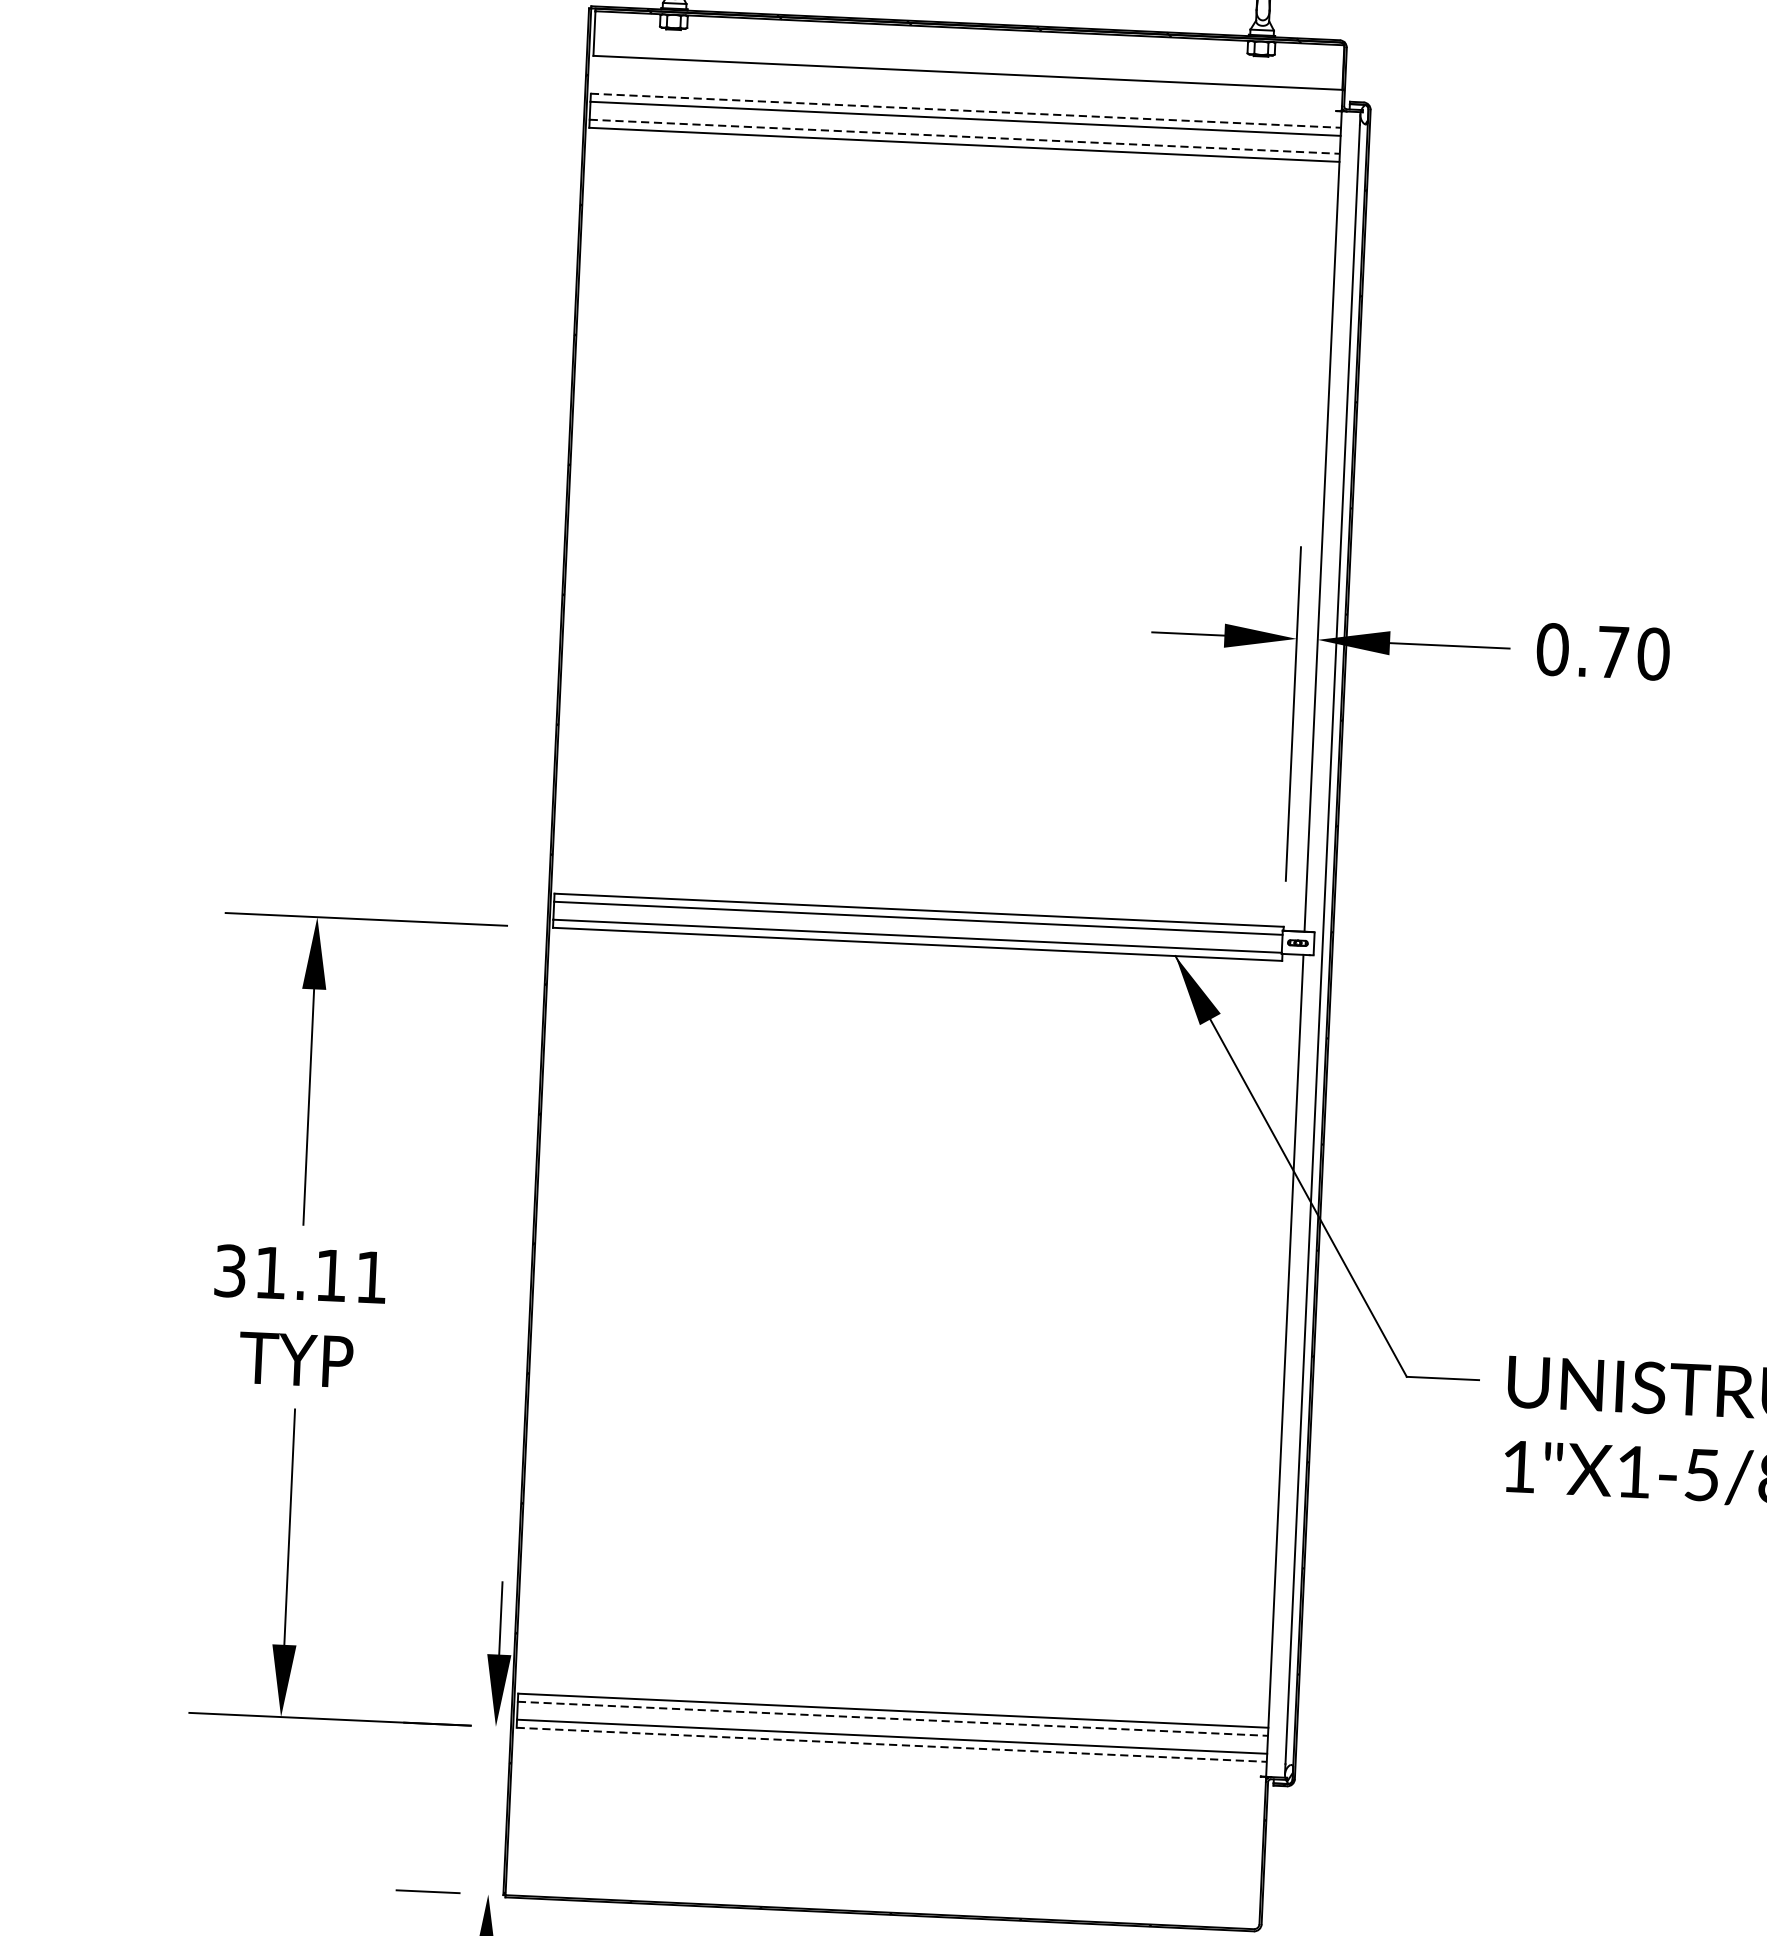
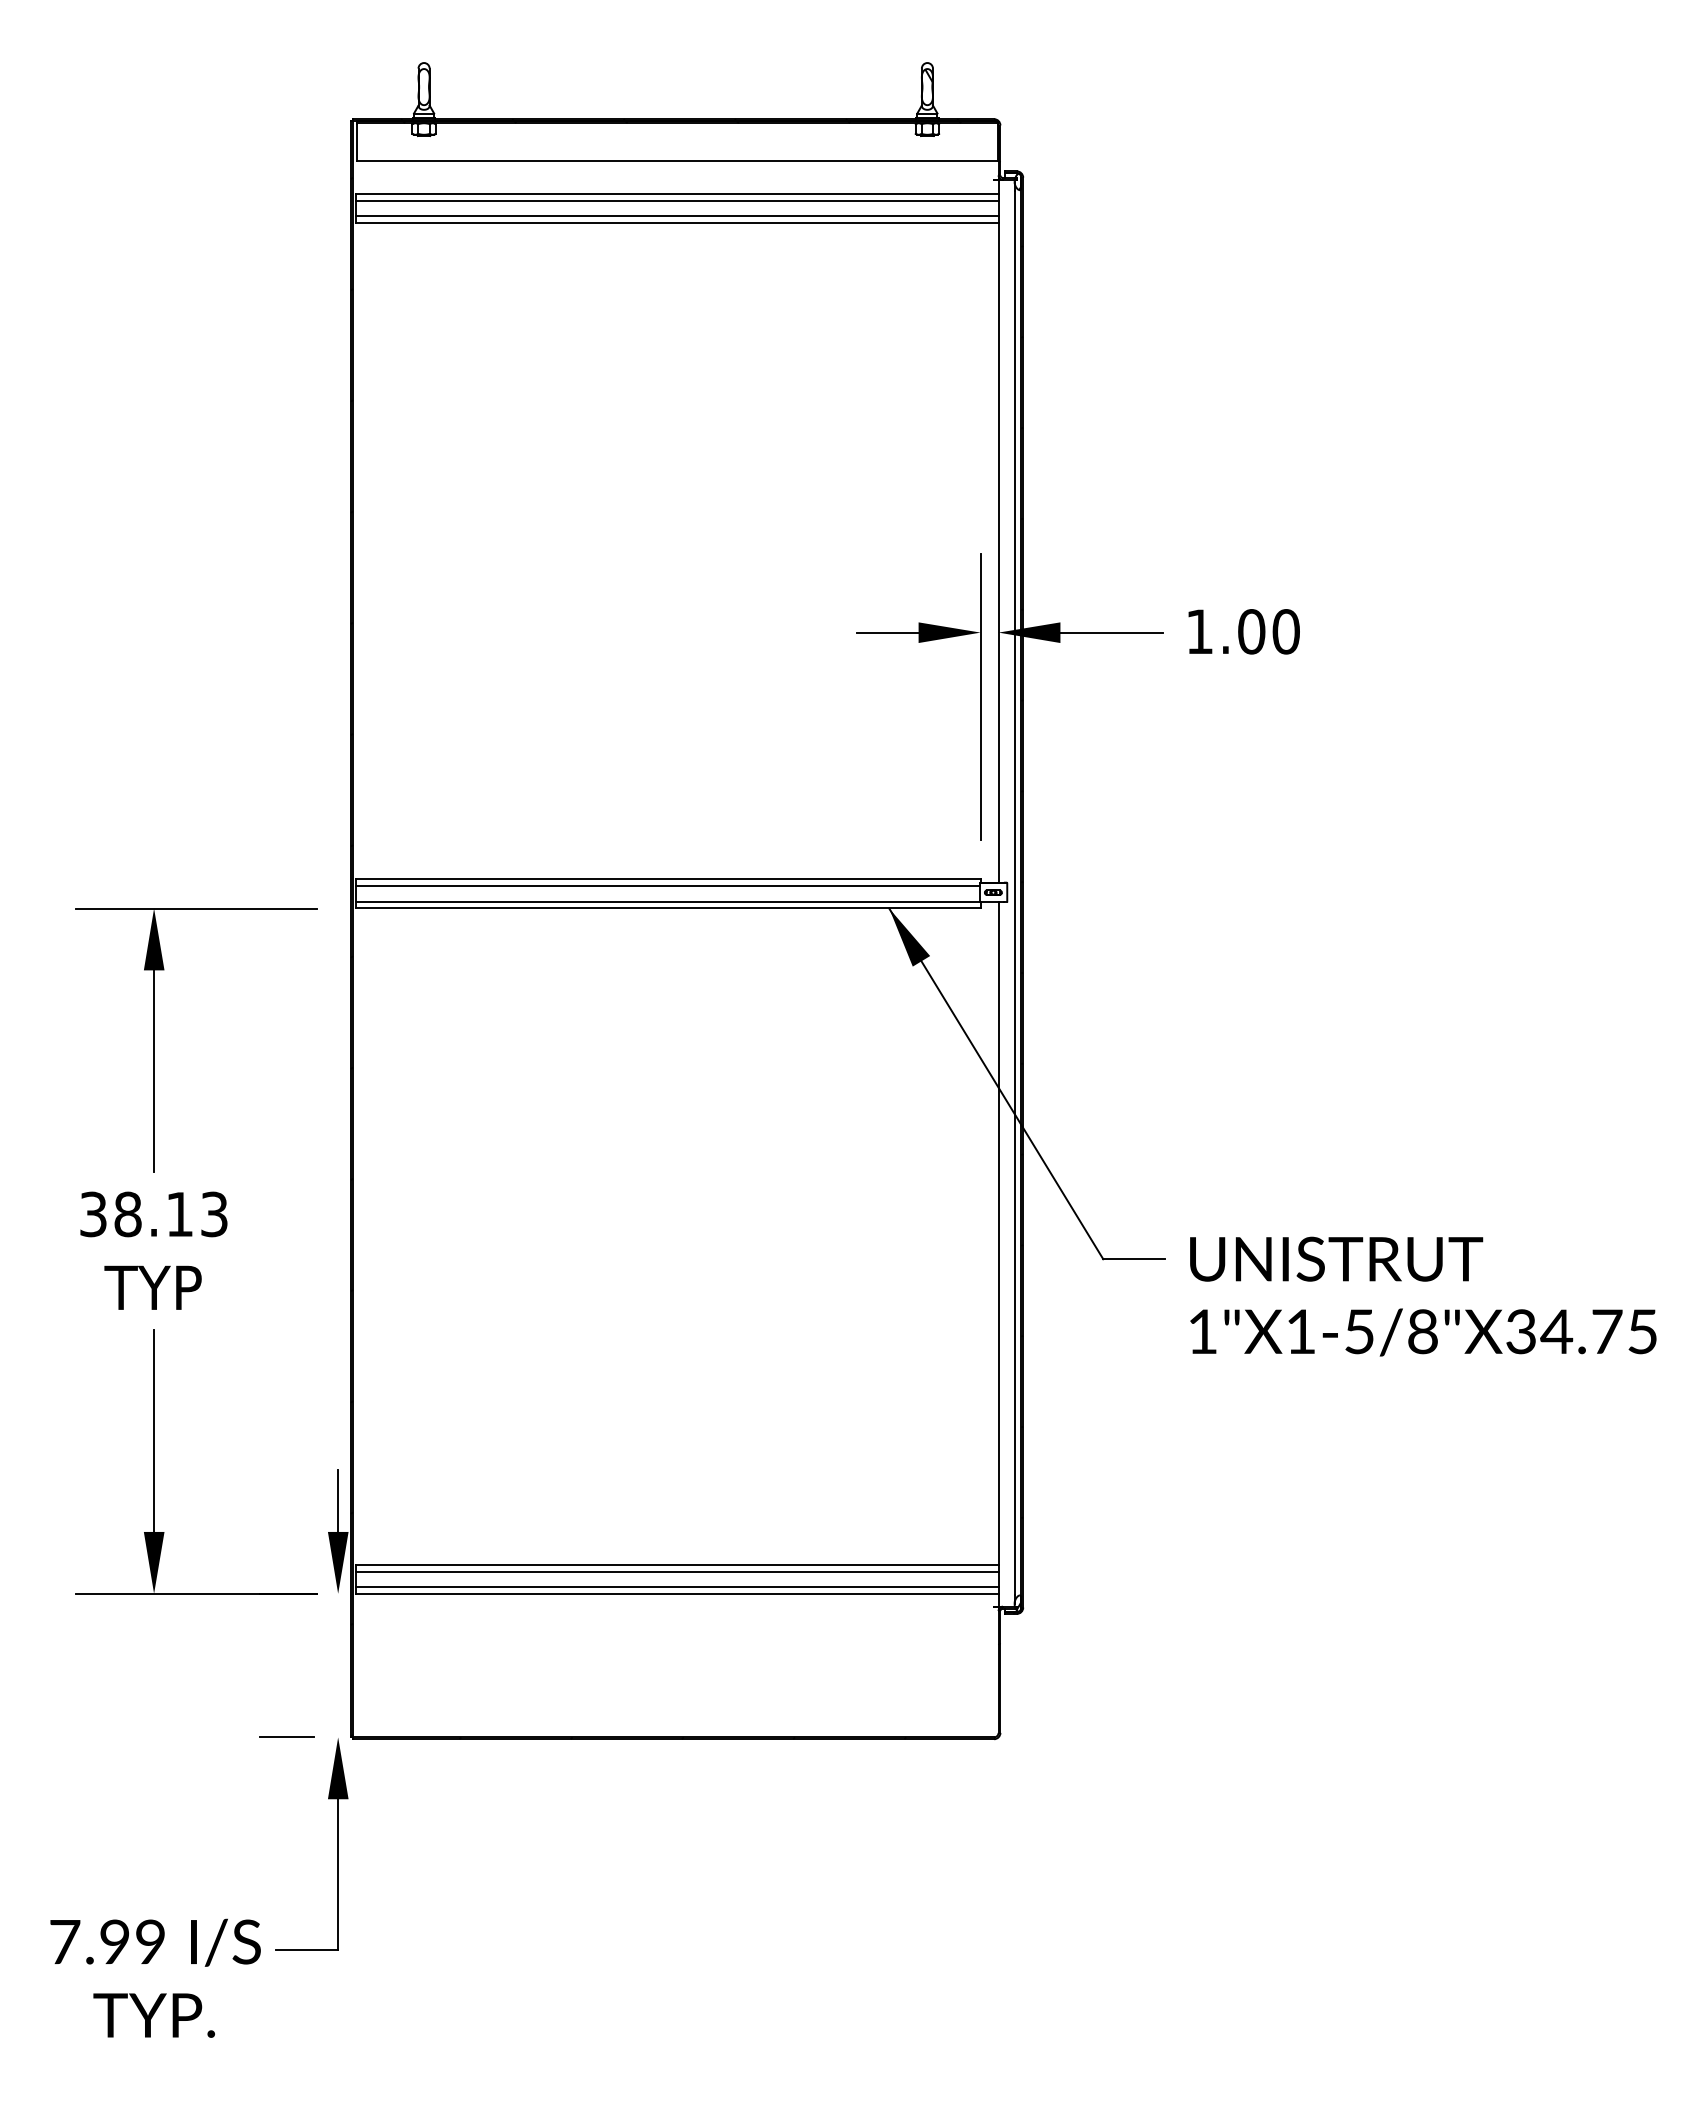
line: (966, 110) -> (677, 193), dashed -> solid
line: (965, 137) -> (677, 216), dashed -> solid
text: (1582, 650) -> (1225, 631), 0.70 -> 1.00
text: (320, 1275) -> (170, 1214), 31.11 -> 38.13
line: (893, 1718) -> (677, 1571), dashed -> solid
line: (892, 1744) -> (677, 1593), dashed -> solid

